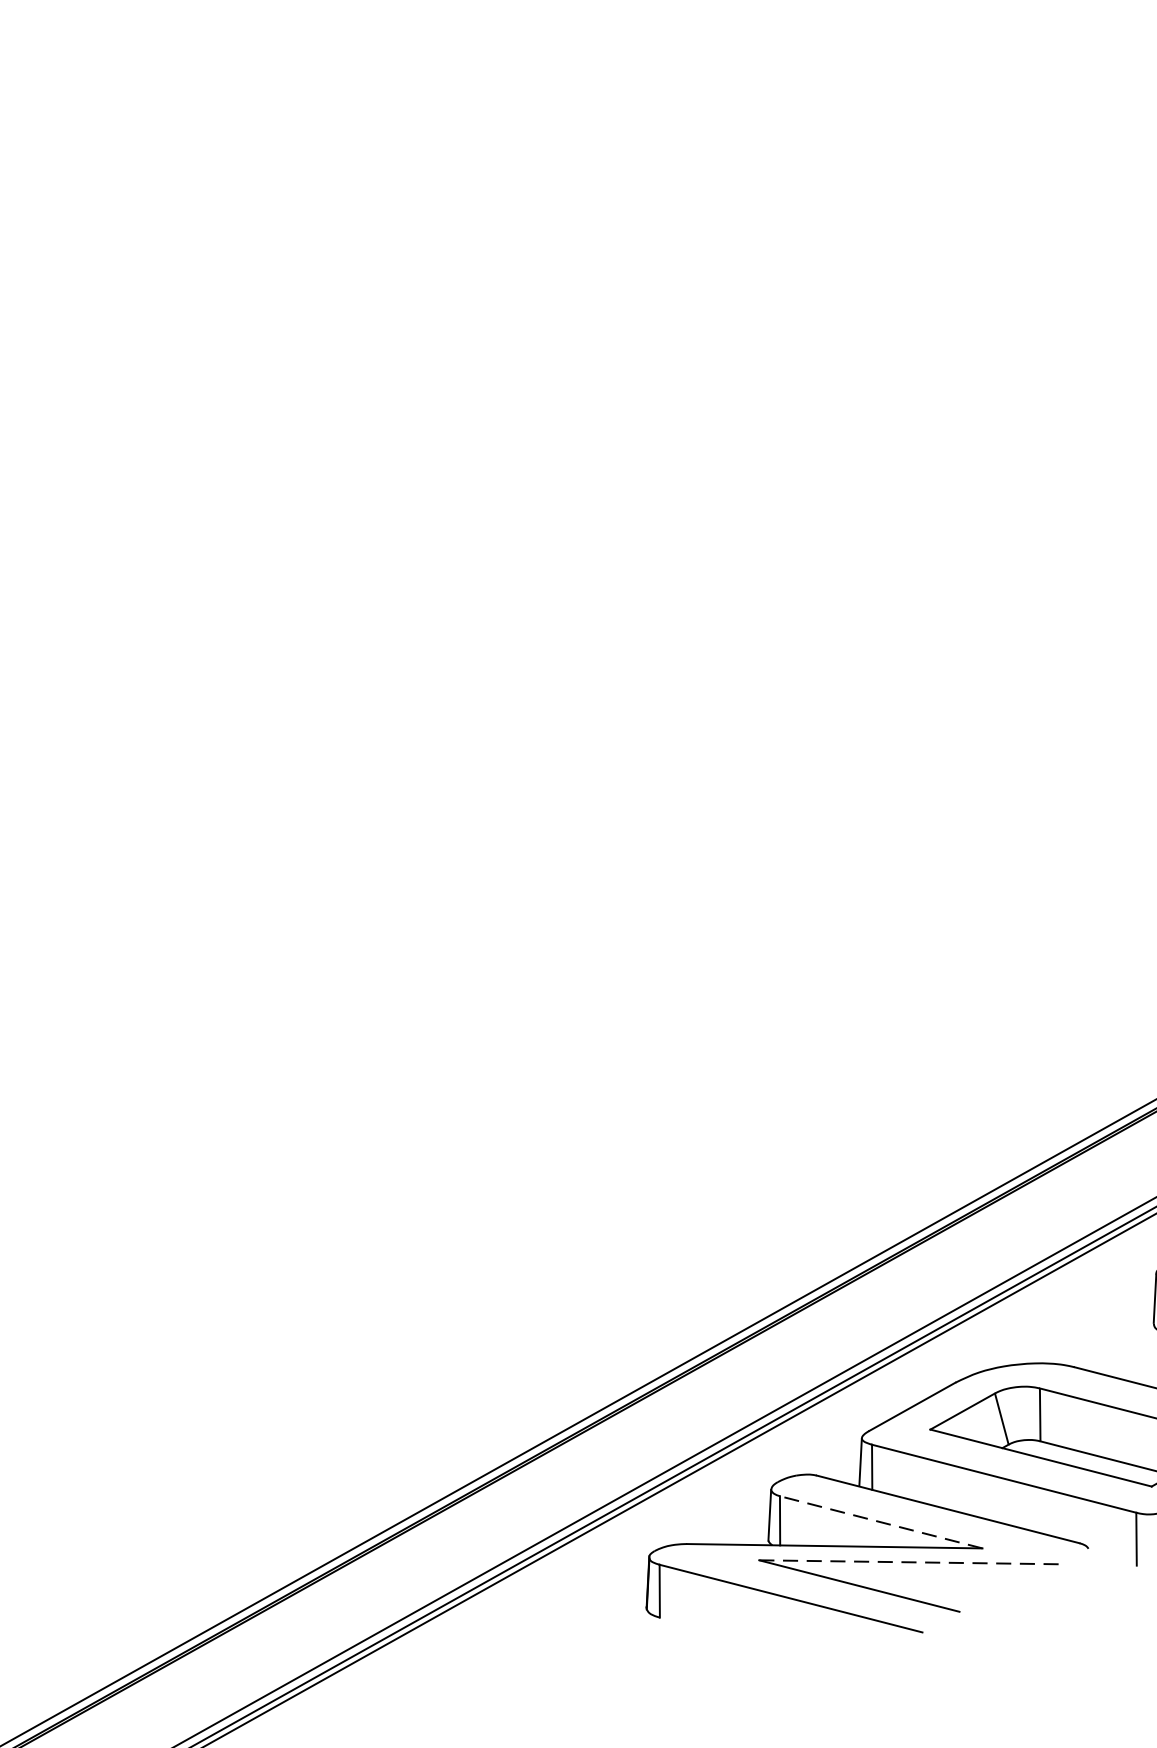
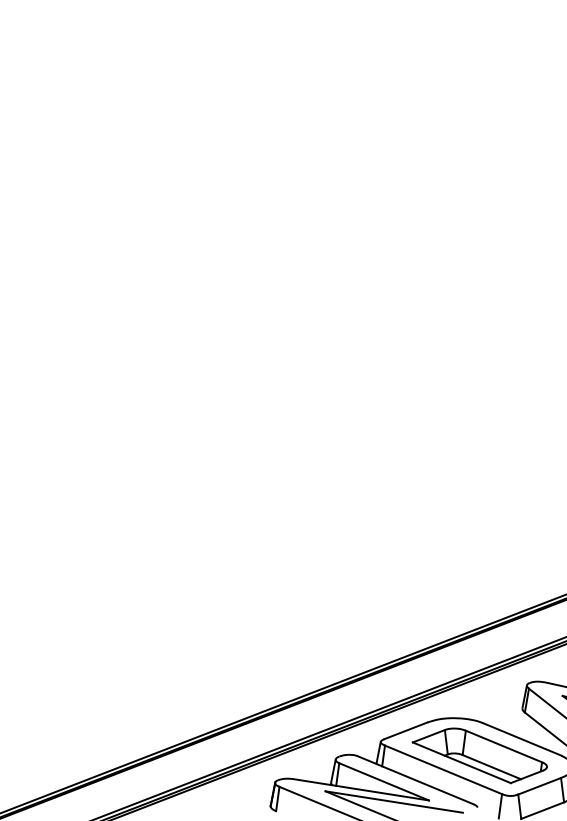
line: (881, 1521) -> (384, 781), dashed -> solid
line: (909, 1563) -> (394, 802), dashed -> solid

